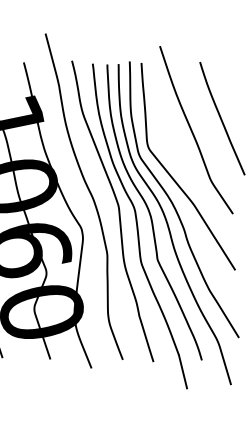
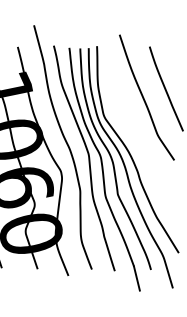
curve: (173, 177) -> (129, 133), removed

